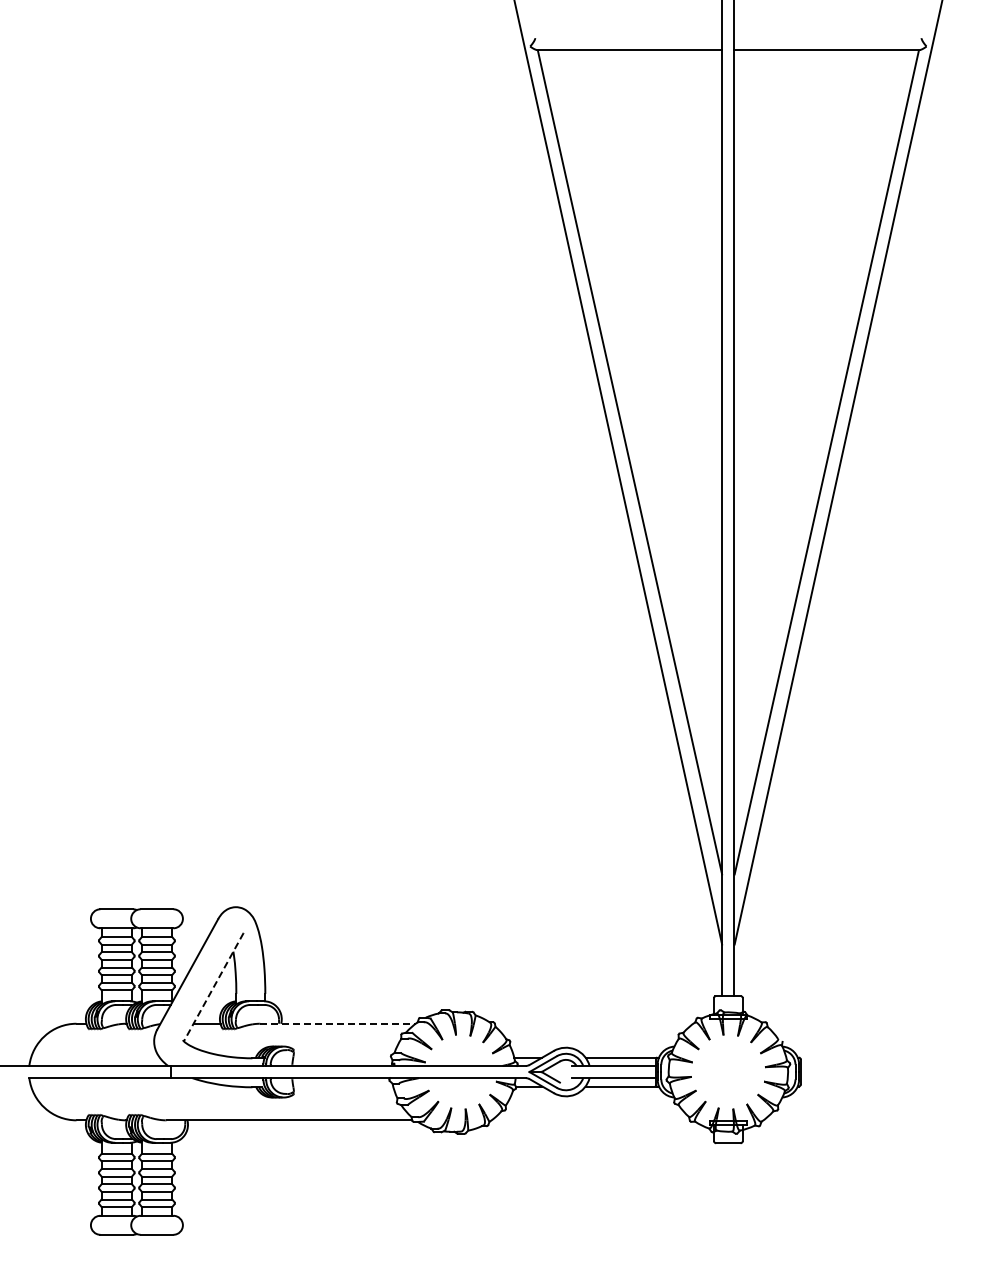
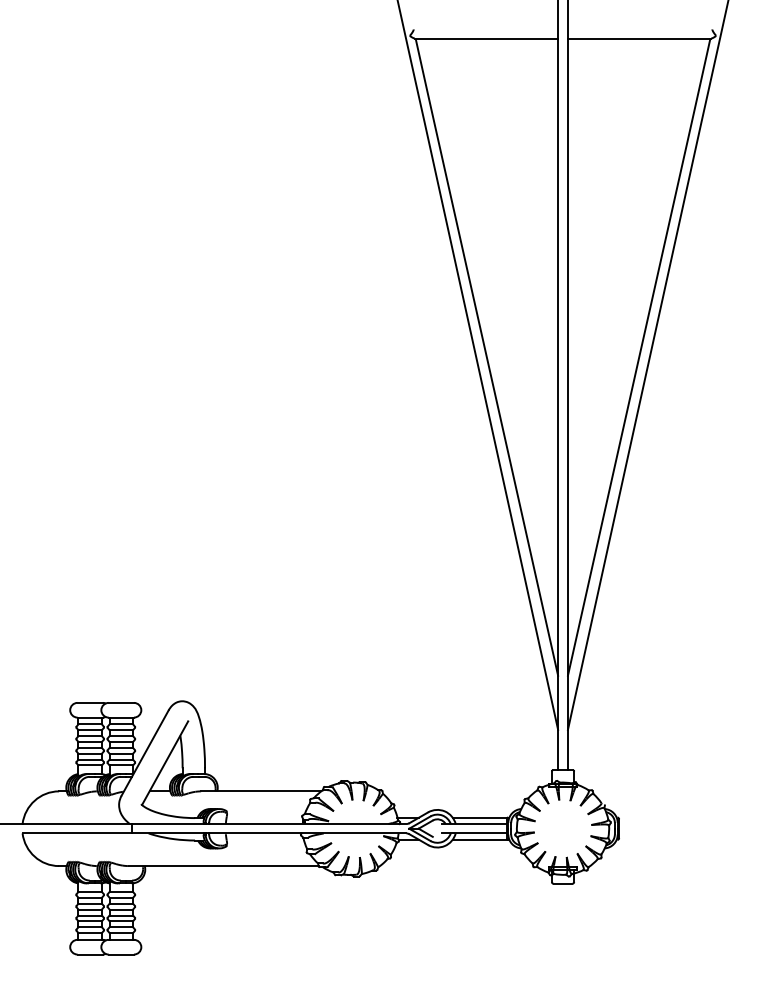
line: (213, 987) -> (164, 763), dashed -> solid
line: (337, 1023) -> (260, 791), dashed -> solid

